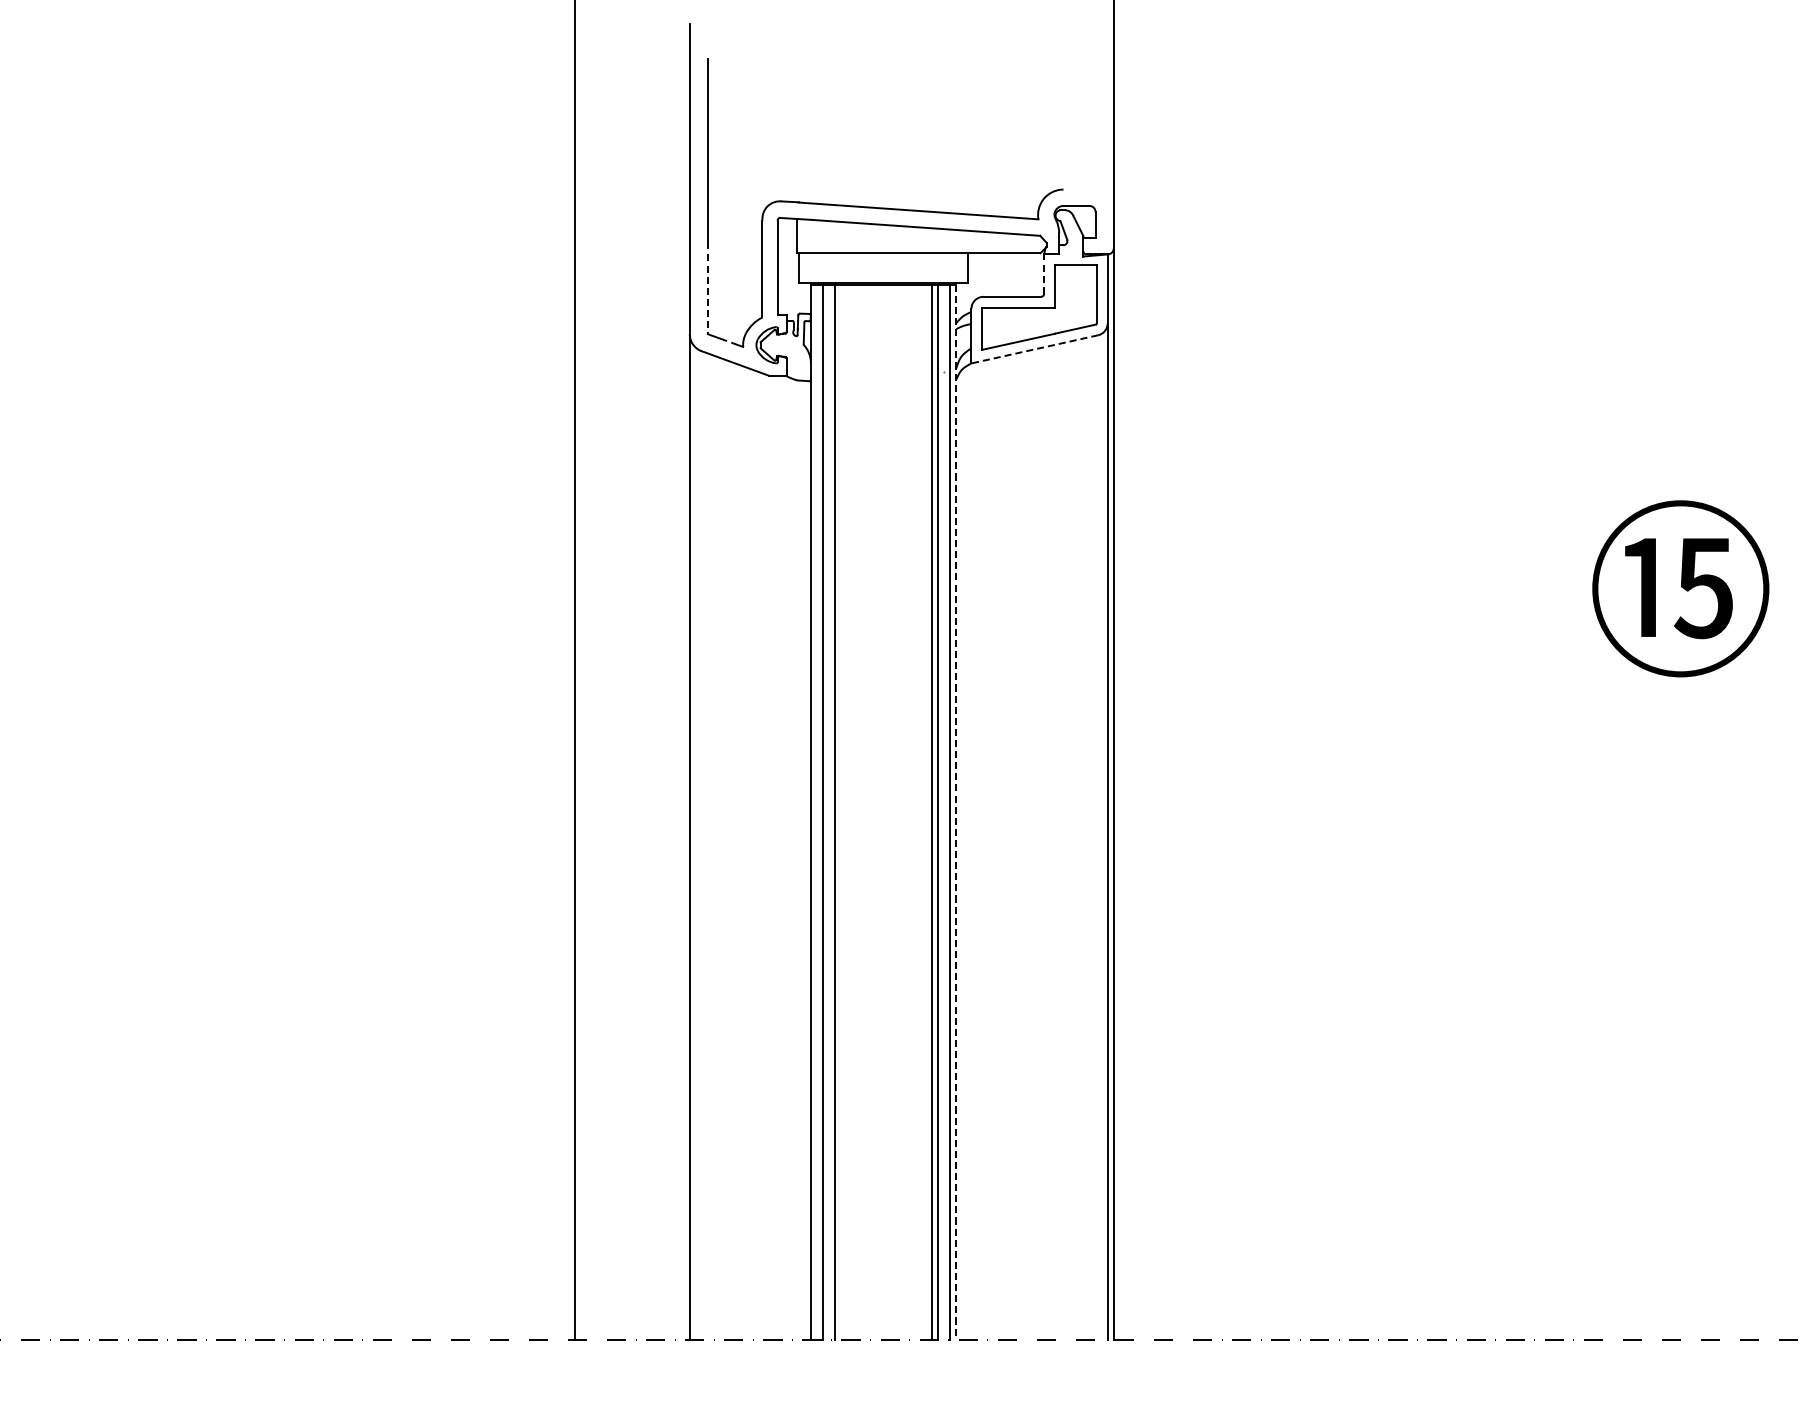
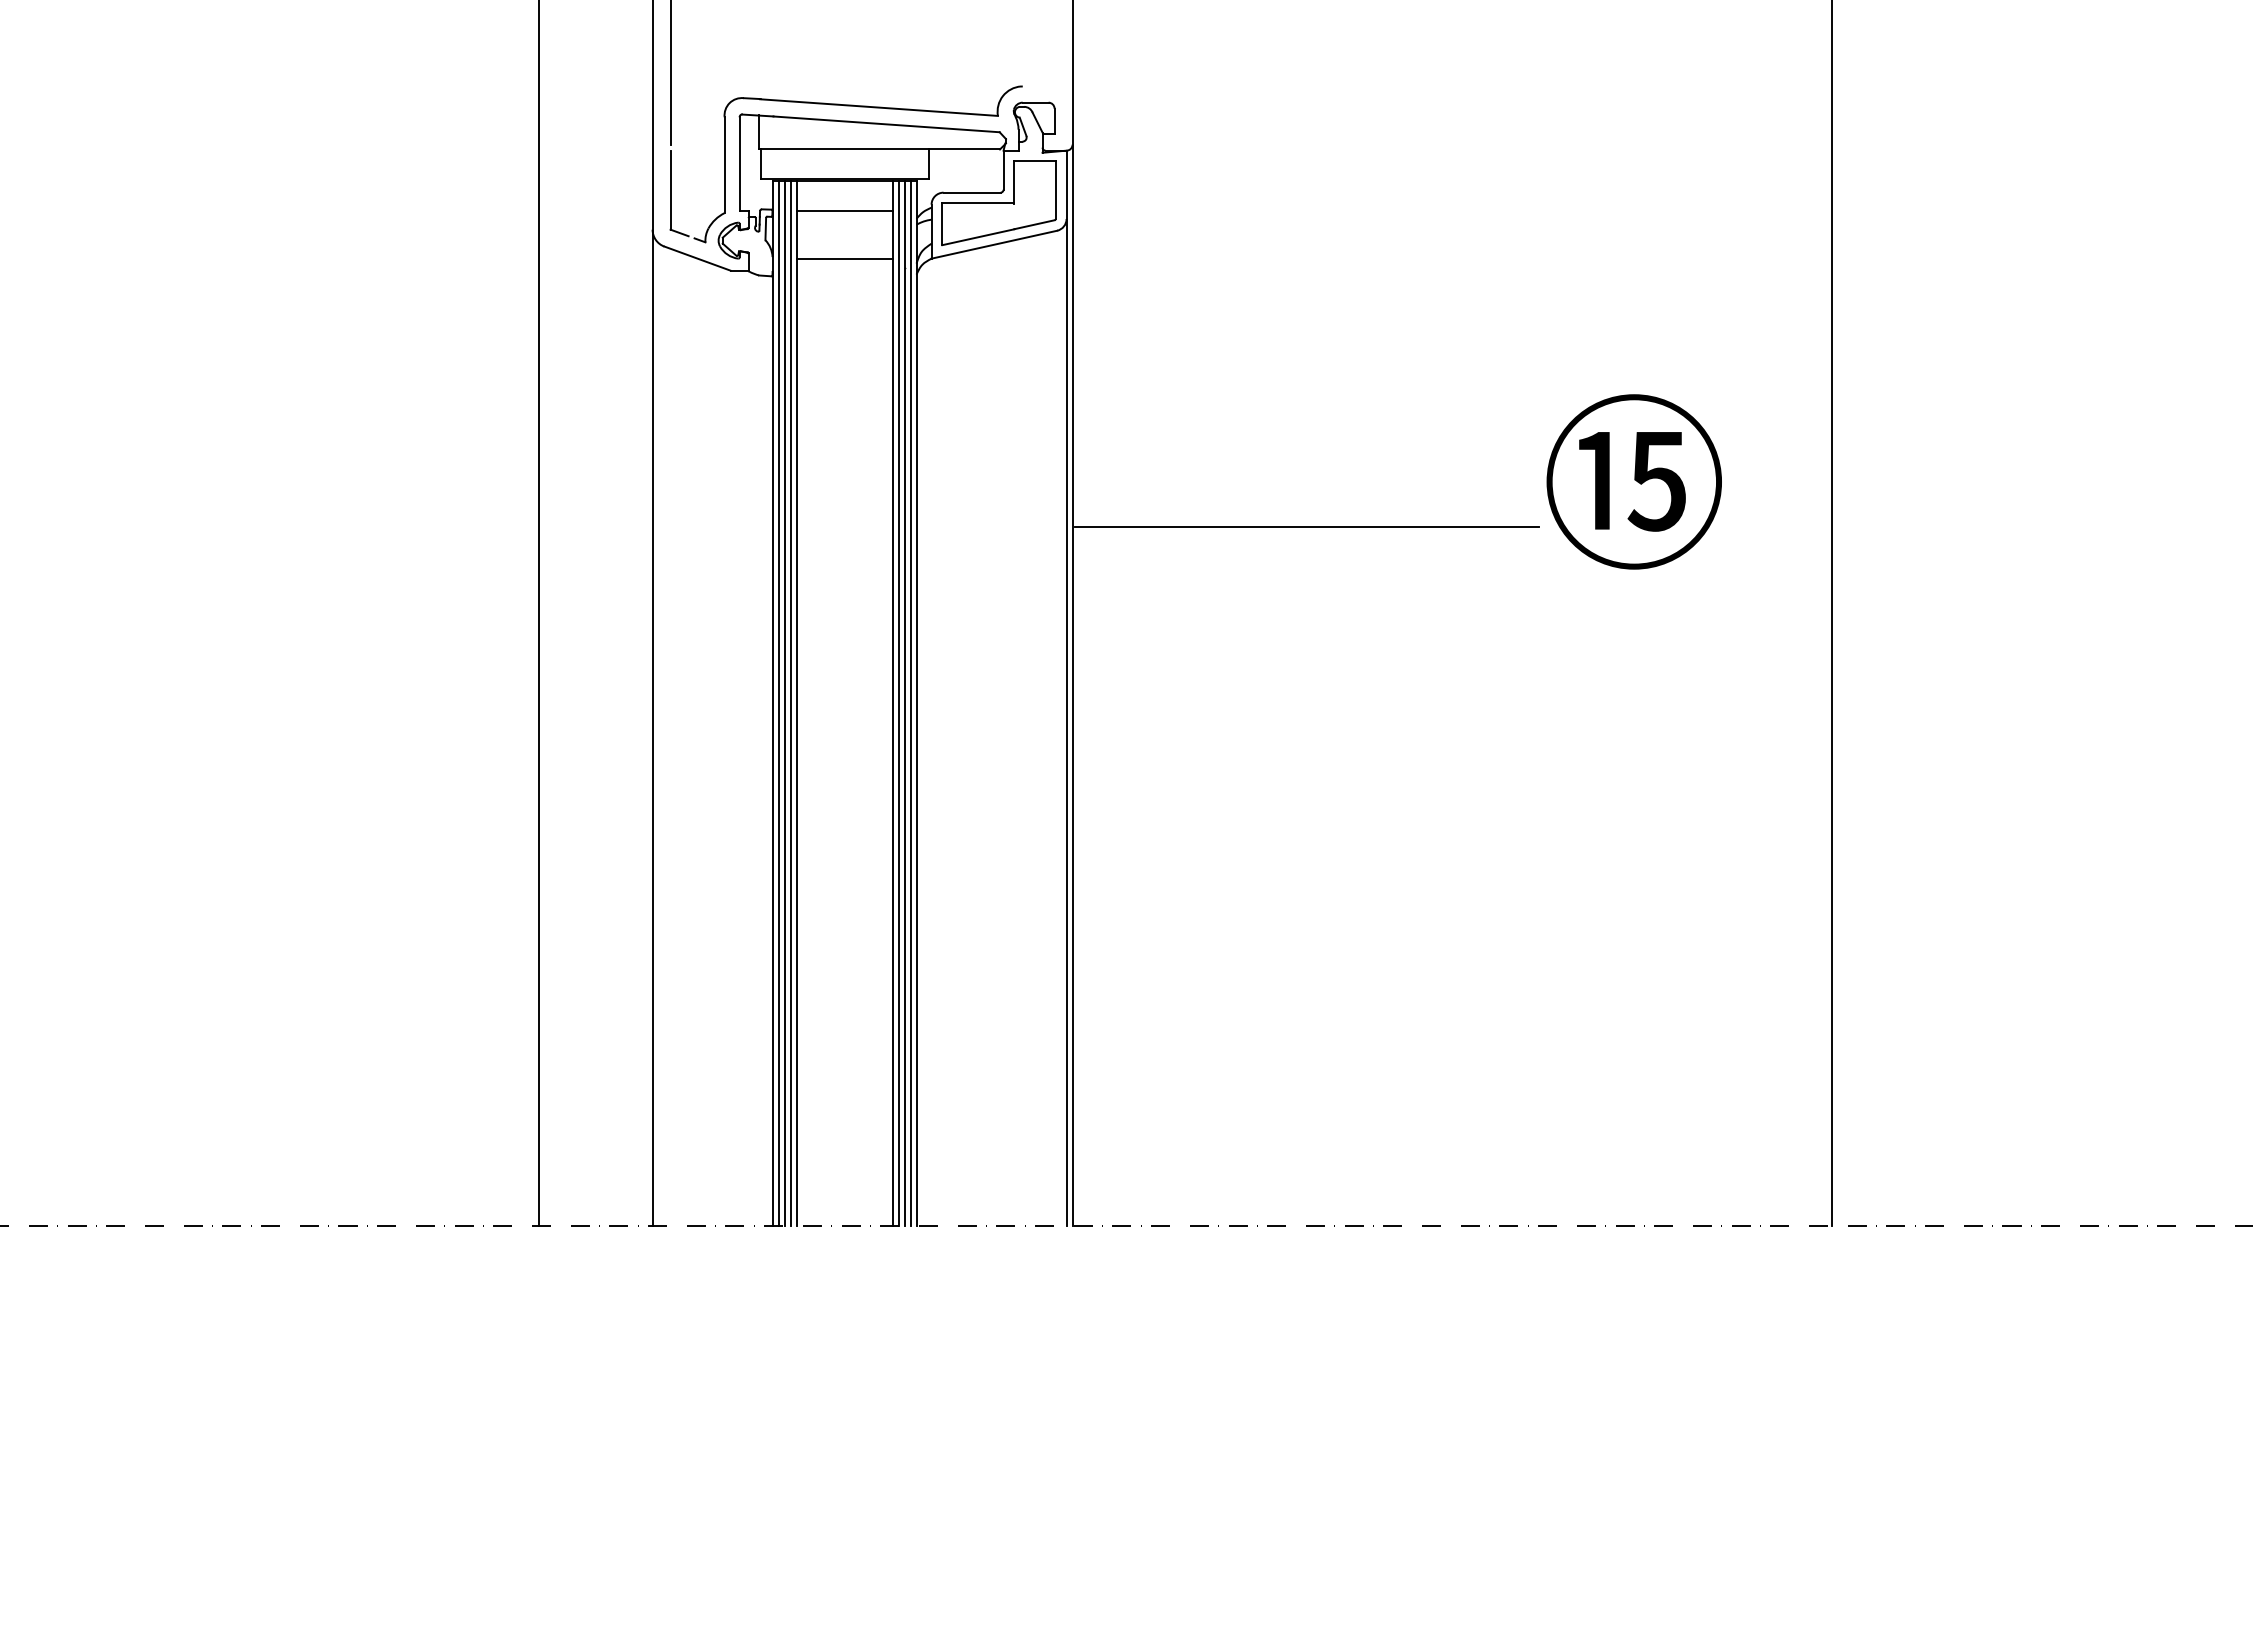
line: (1044, 273) -> (1003, 169), dashed -> solid
line: (707, 294) -> (670, 190), dashed -> solid
line: (883, 314) -> (844, 210), added
line: (1033, 349) -> (993, 244), dashed -> solid
line: (883, 363) -> (844, 258), added
line: (1349, 633) -> (1306, 526), added
line: (816, 811) -> (778, 702), added
line: (828, 811) -> (790, 702), added
line: (944, 811) -> (904, 702), added
line: (956, 812) -> (916, 703), dashed -> solid

